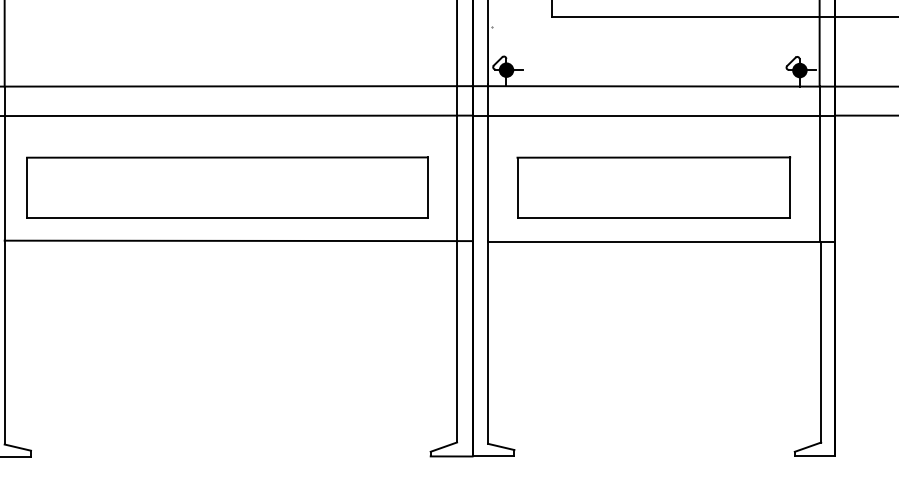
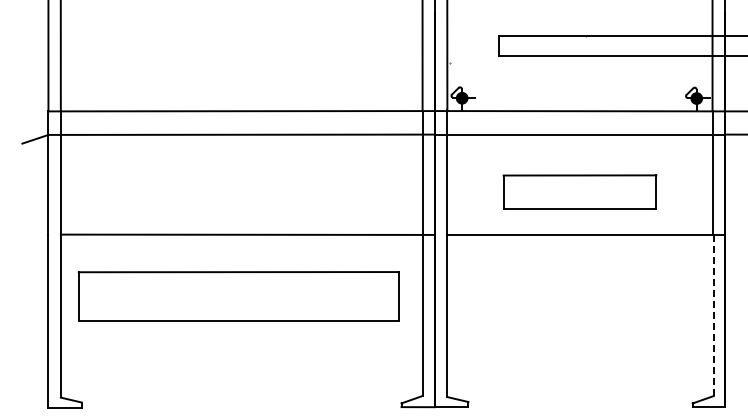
part: (226, 188) -> (238, 296), moved
part: (653, 188) -> (579, 192), size x0.7
line: (820, 343) -> (713, 316), solid -> dashed

